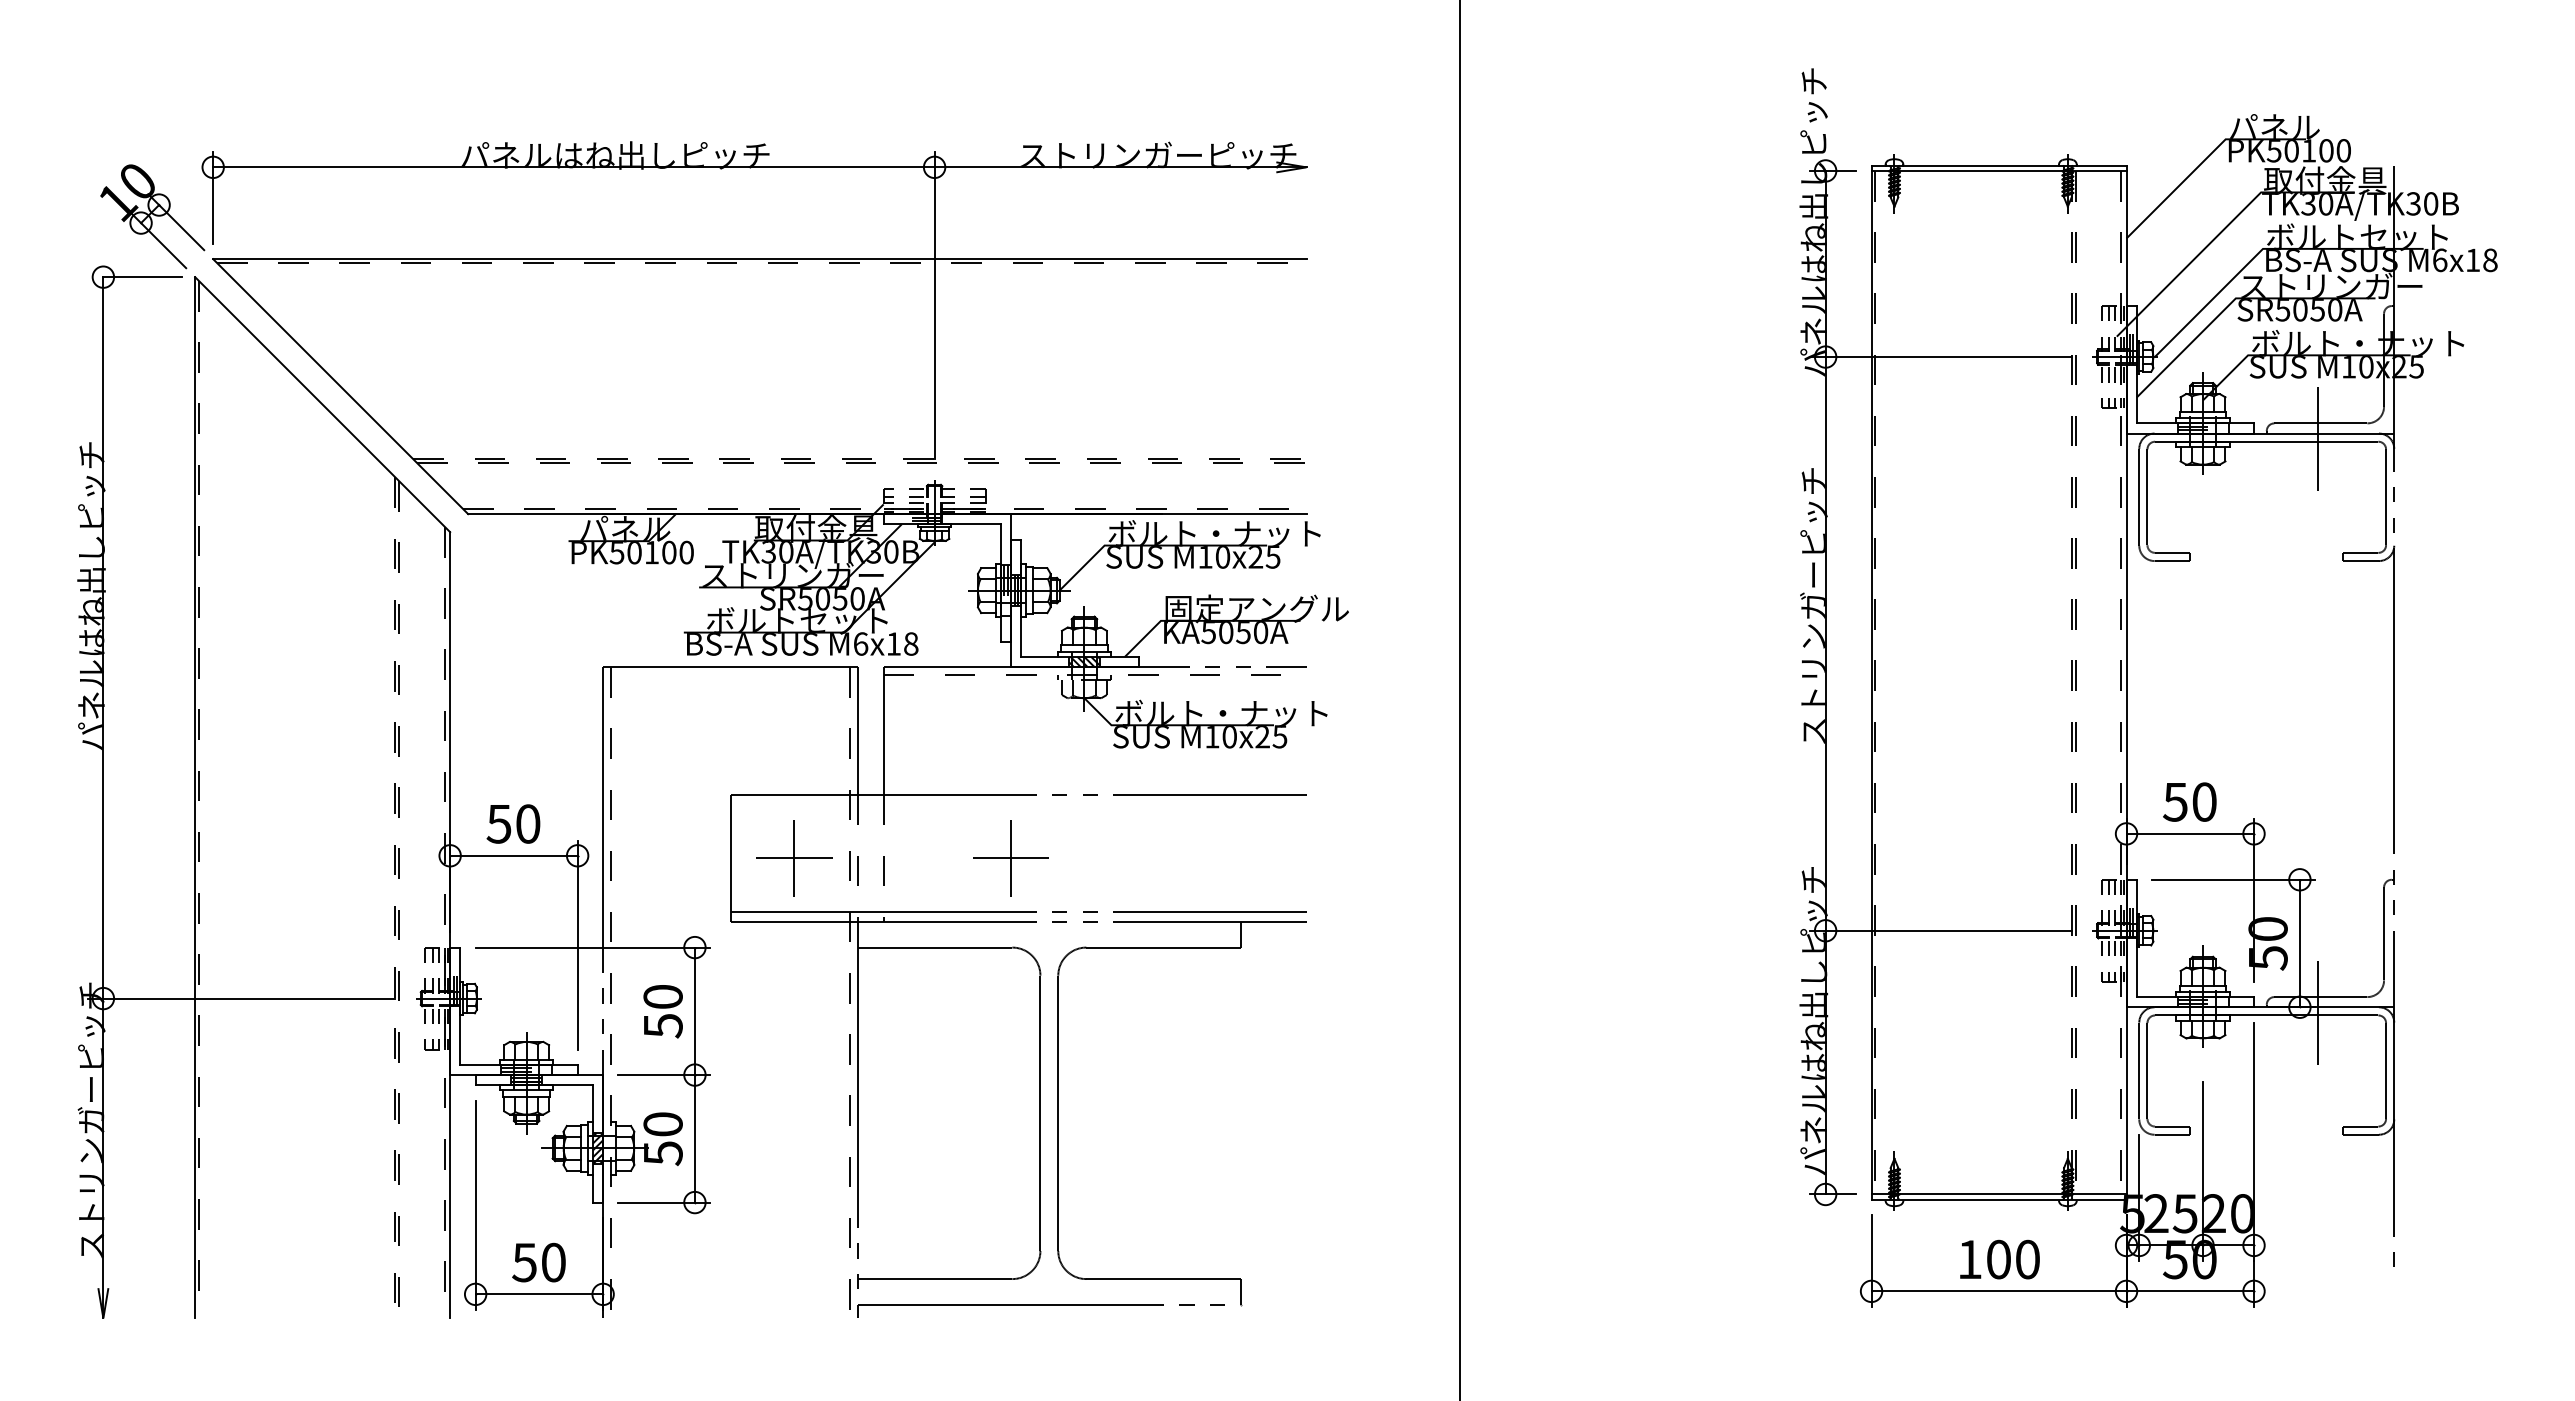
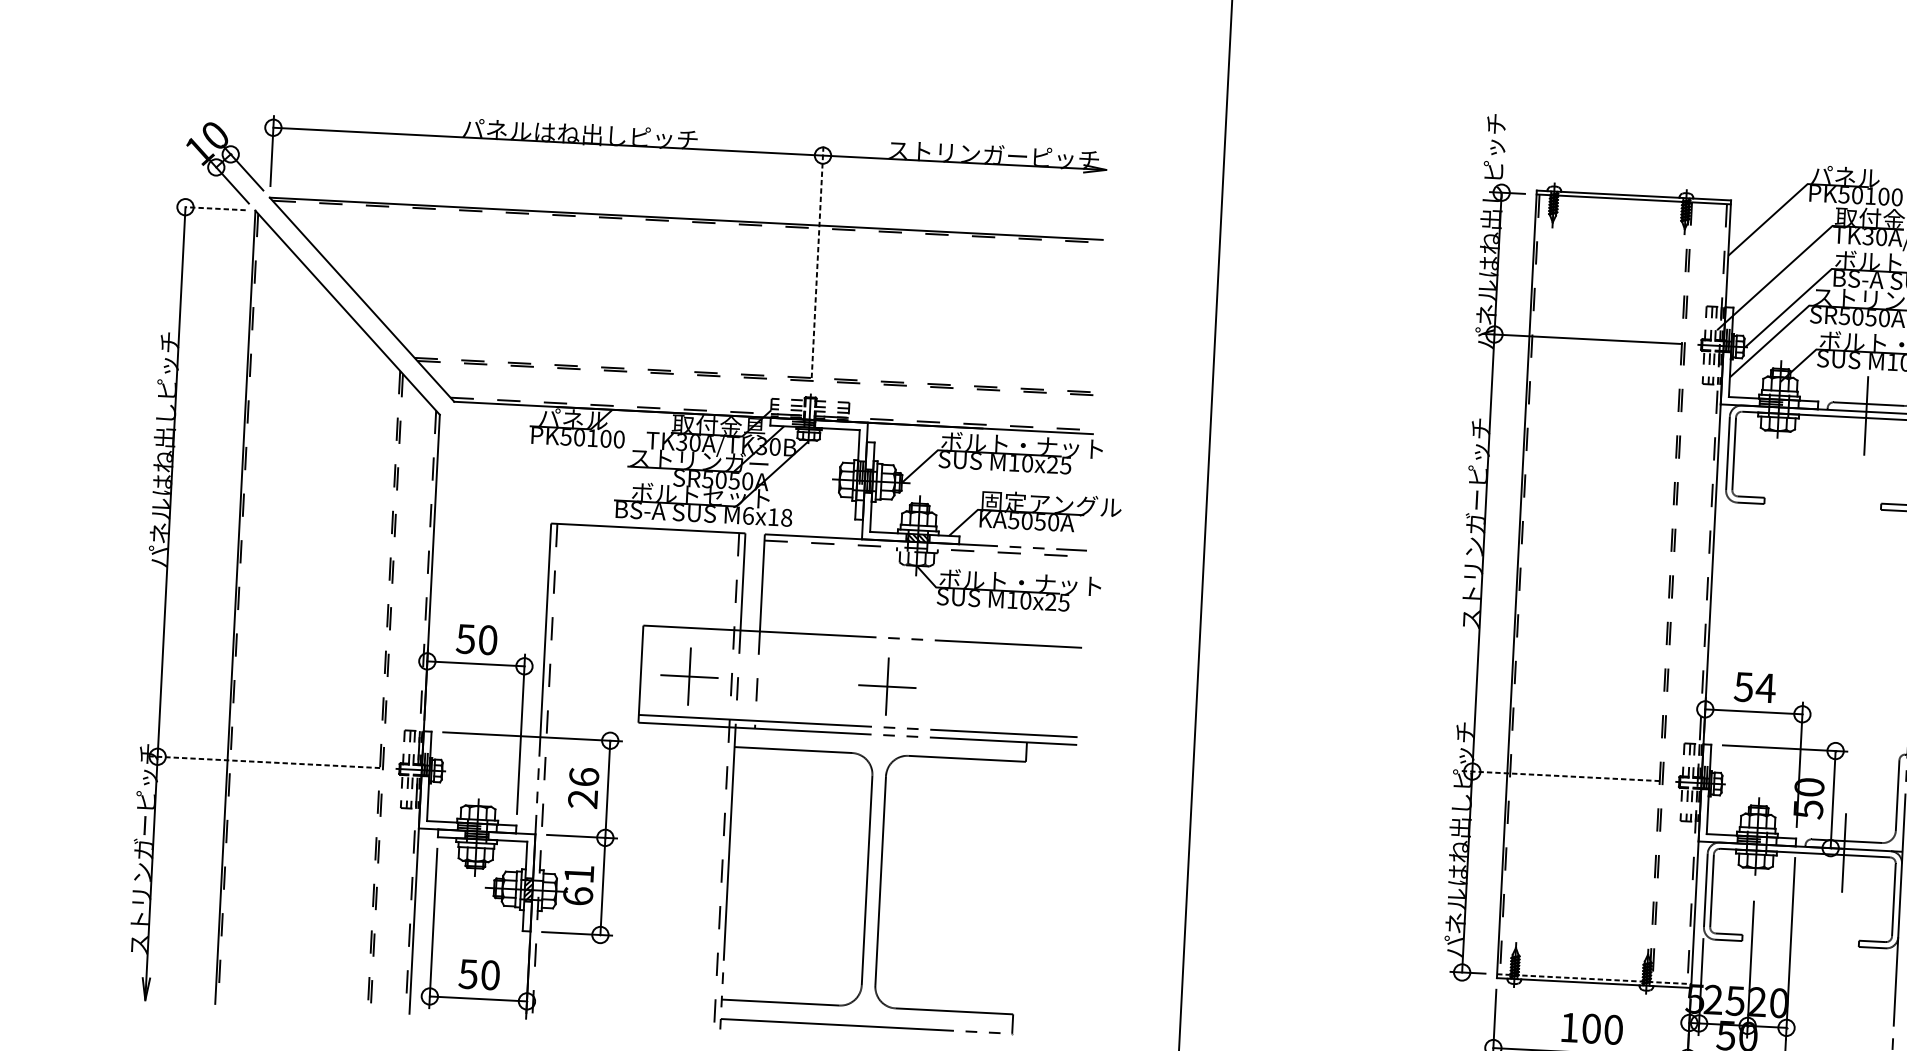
line: (142, 277) -> (215, 208), solid -> dashed
line: (934, 305) -> (817, 260), solid -> dashed
text: (2204, 801) -> (1765, 687), 50 -> 54
part: (1010, 858) -> (886, 686), moved
line: (1941, 930) -> (1560, 775), solid -> dashed
line: (241, 998) -> (262, 762), solid -> dashed
text: (662, 1011) -> (583, 788), 50 -> 26
text: (662, 1139) -> (578, 885), 50 -> 61
line: (1999, 1194) -> (1594, 979), solid -> dashed

